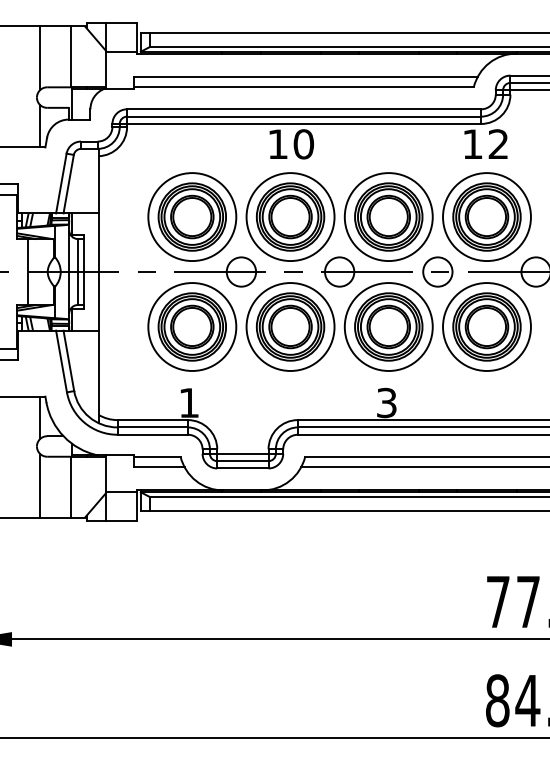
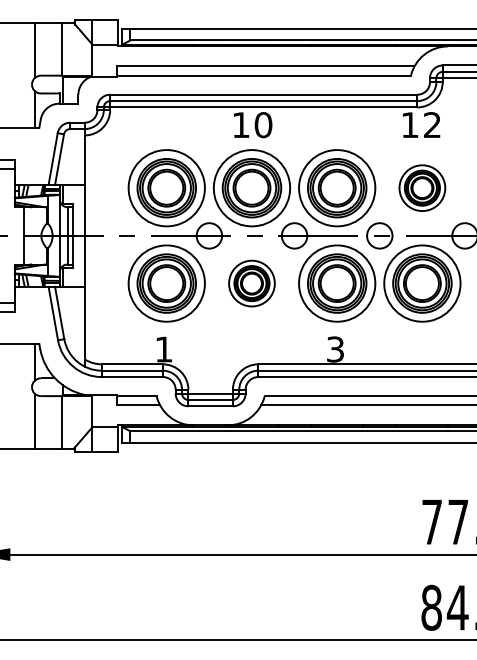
part: (486, 216) -> (421, 187), size x0.6
part: (290, 326) -> (251, 283), size x0.6

